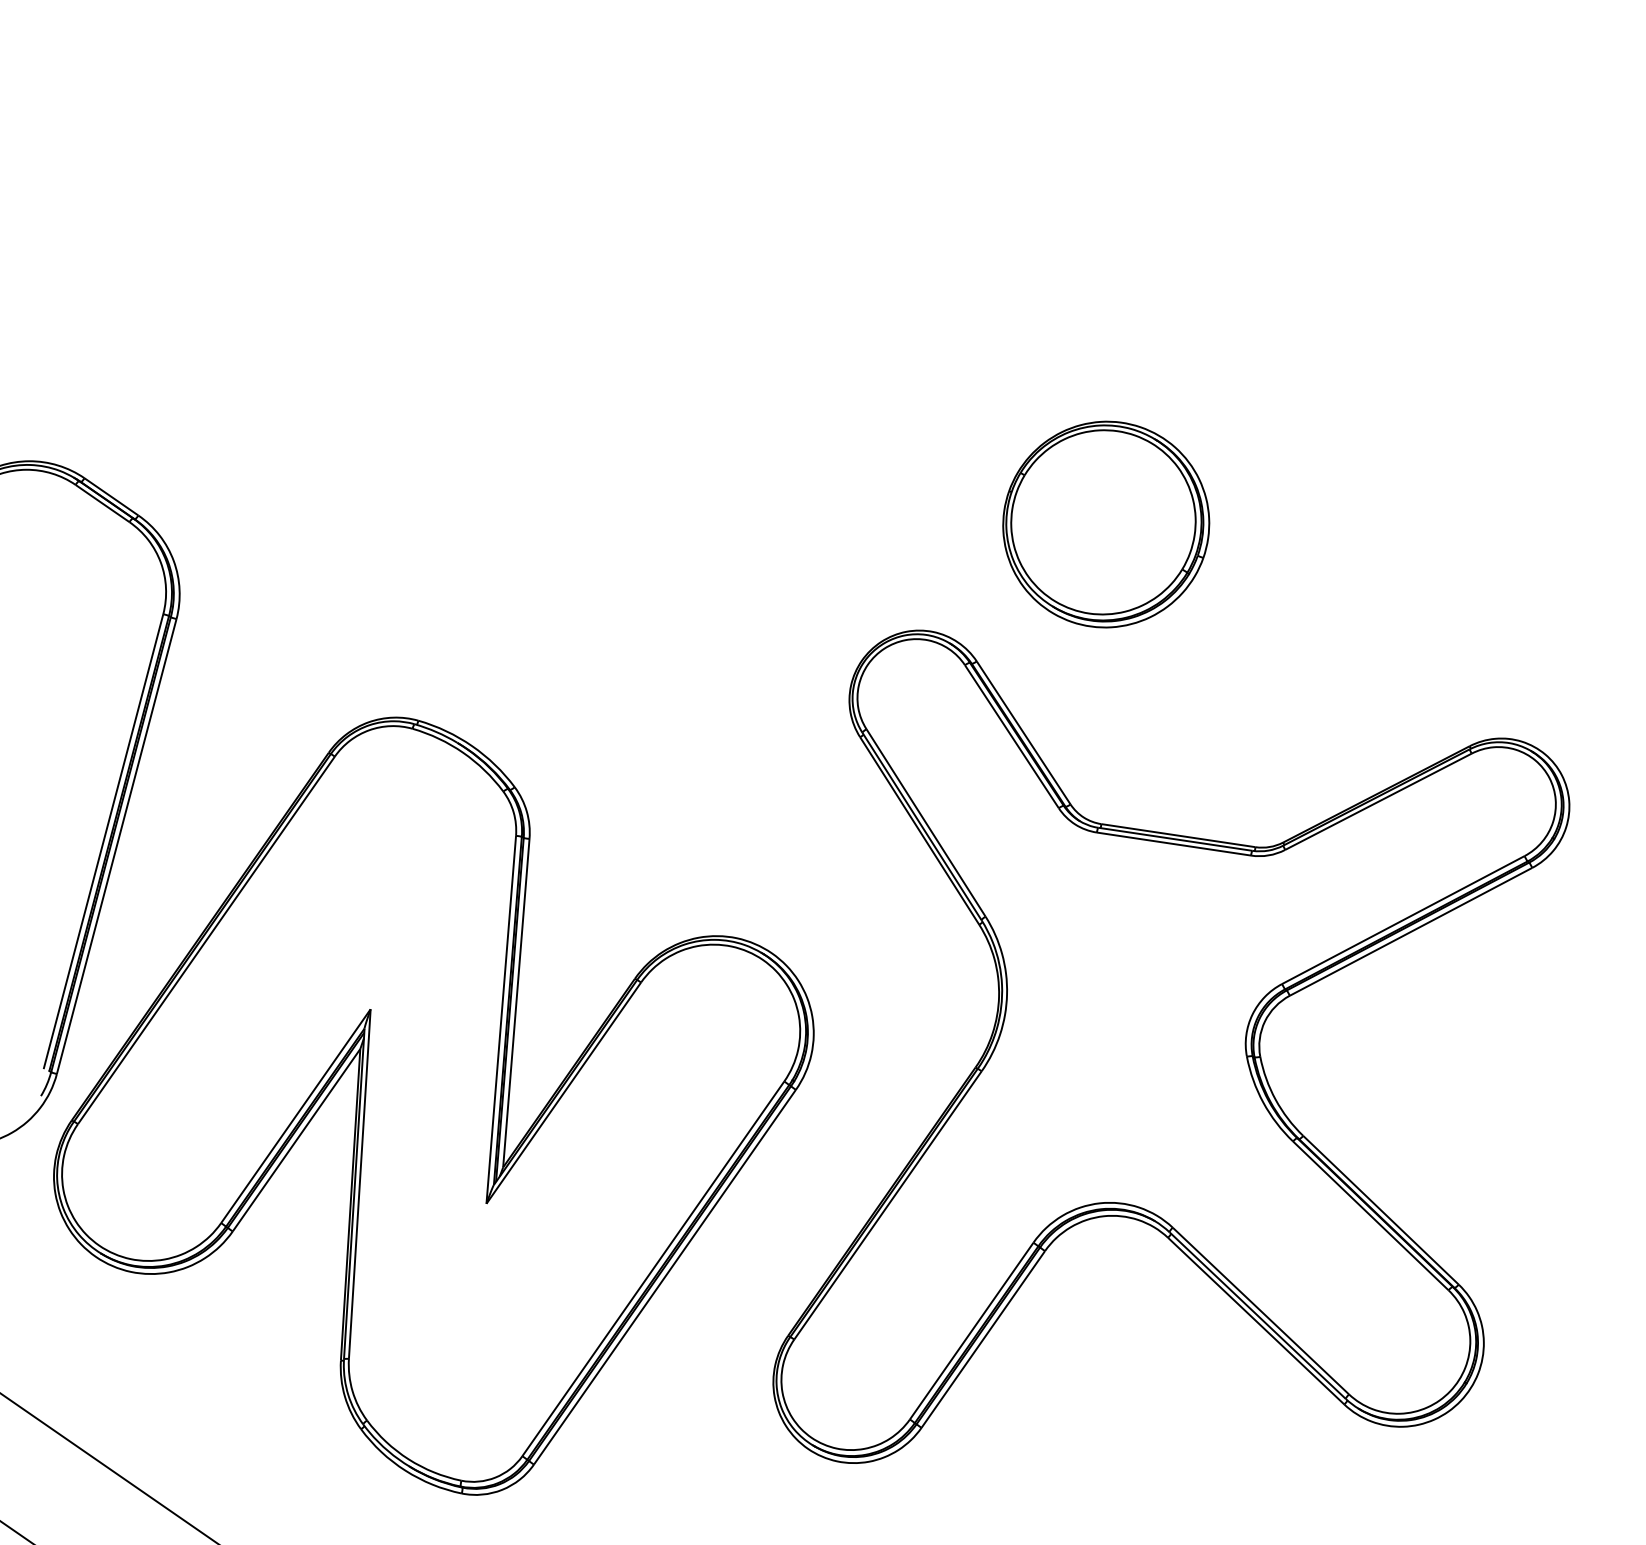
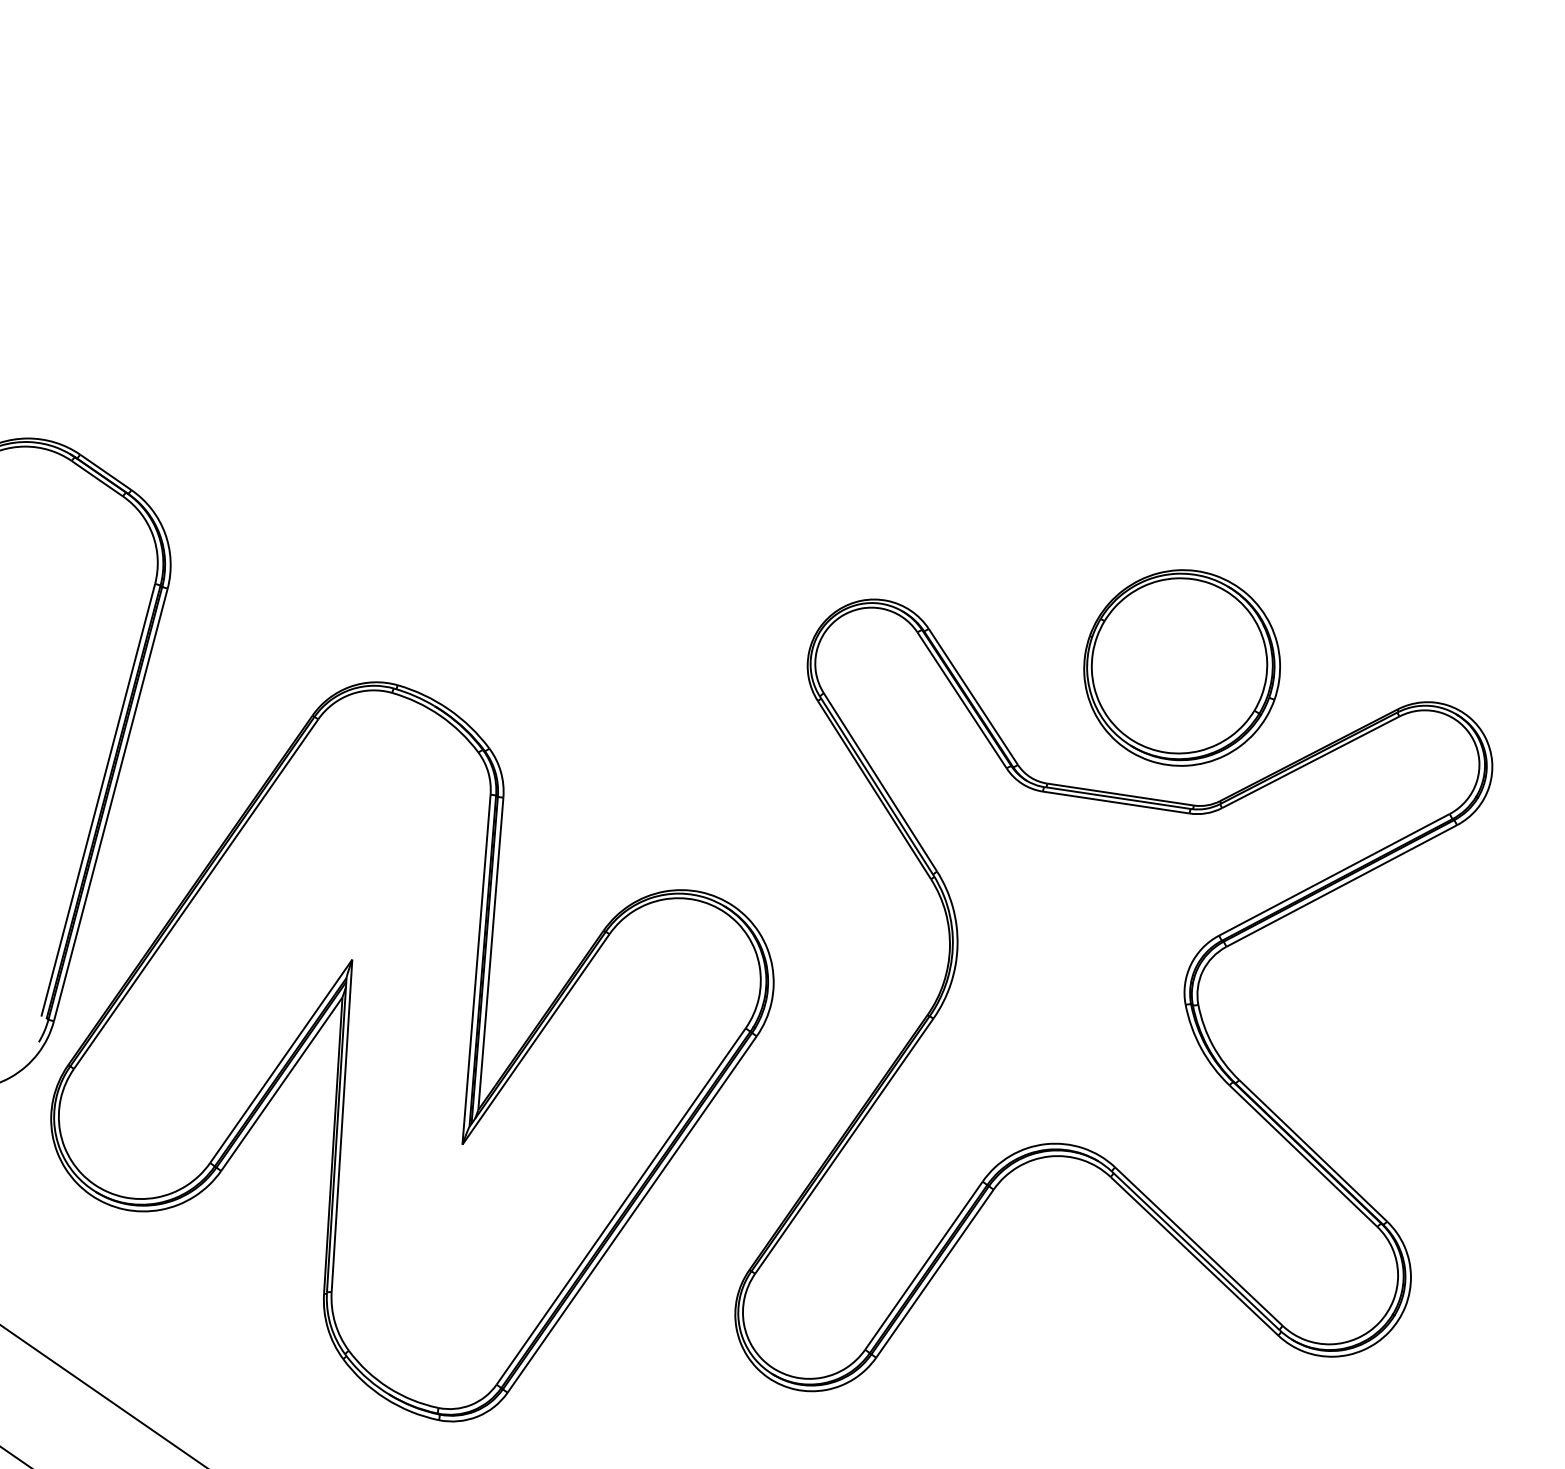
part: (1106, 524) -> (1182, 667), moved

